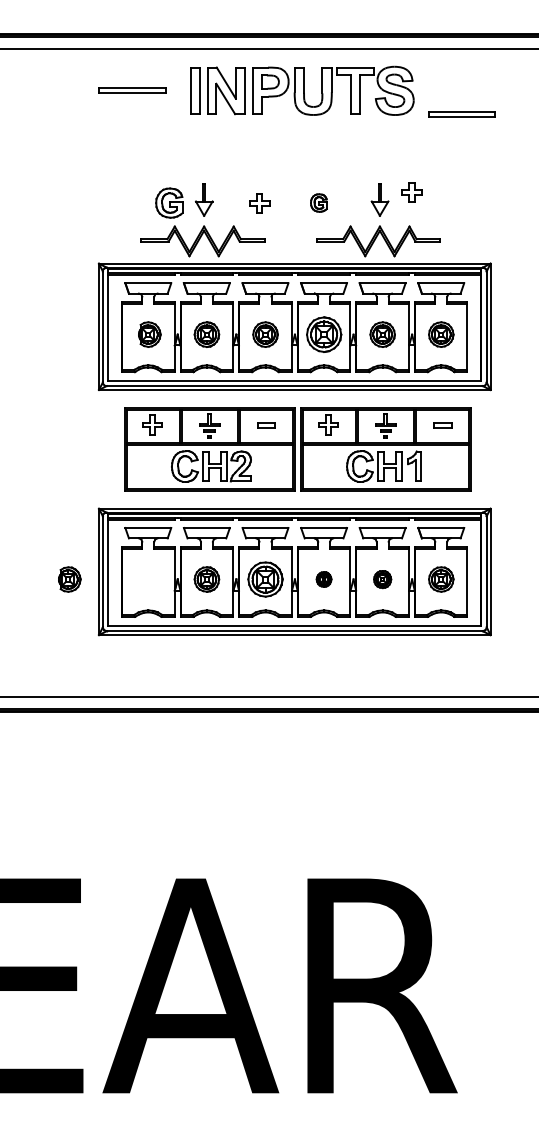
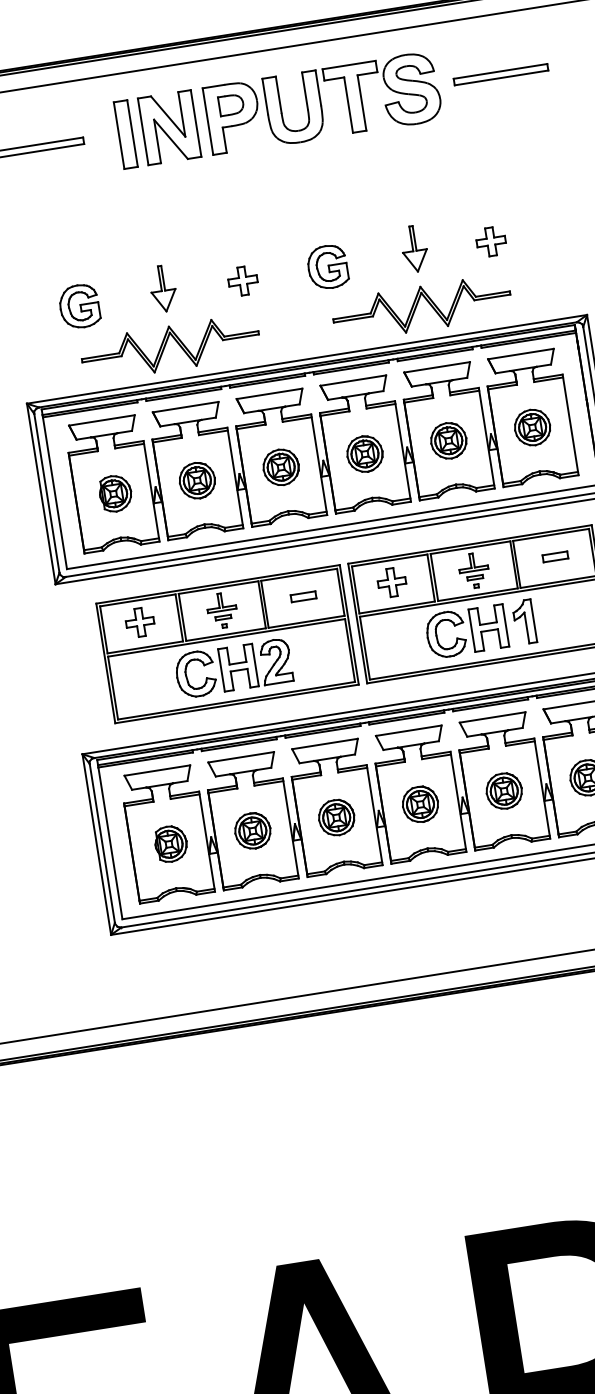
part: (461, 114) -> (500, 74), moved
part: (411, 192) -> (490, 242), moved
part: (169, 202) -> (79, 305), moved
part: (318, 202) -> (327, 266), size x1.67
part: (323, 334) -> (364, 454), size x0.71
part: (69, 579) -> (170, 843), moved
part: (265, 579) -> (336, 817), size x0.71
part: (323, 579) -> (419, 804), size x1.67
part: (382, 579) -> (504, 791), size x1.43

